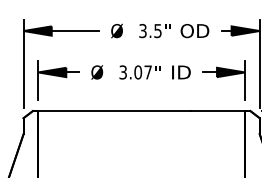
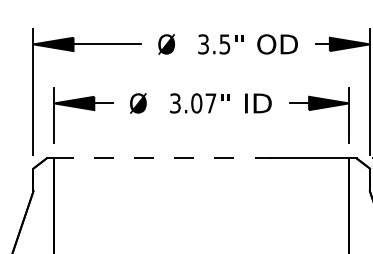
line: (114, 111) -> (162, 159), solid -> dashed

